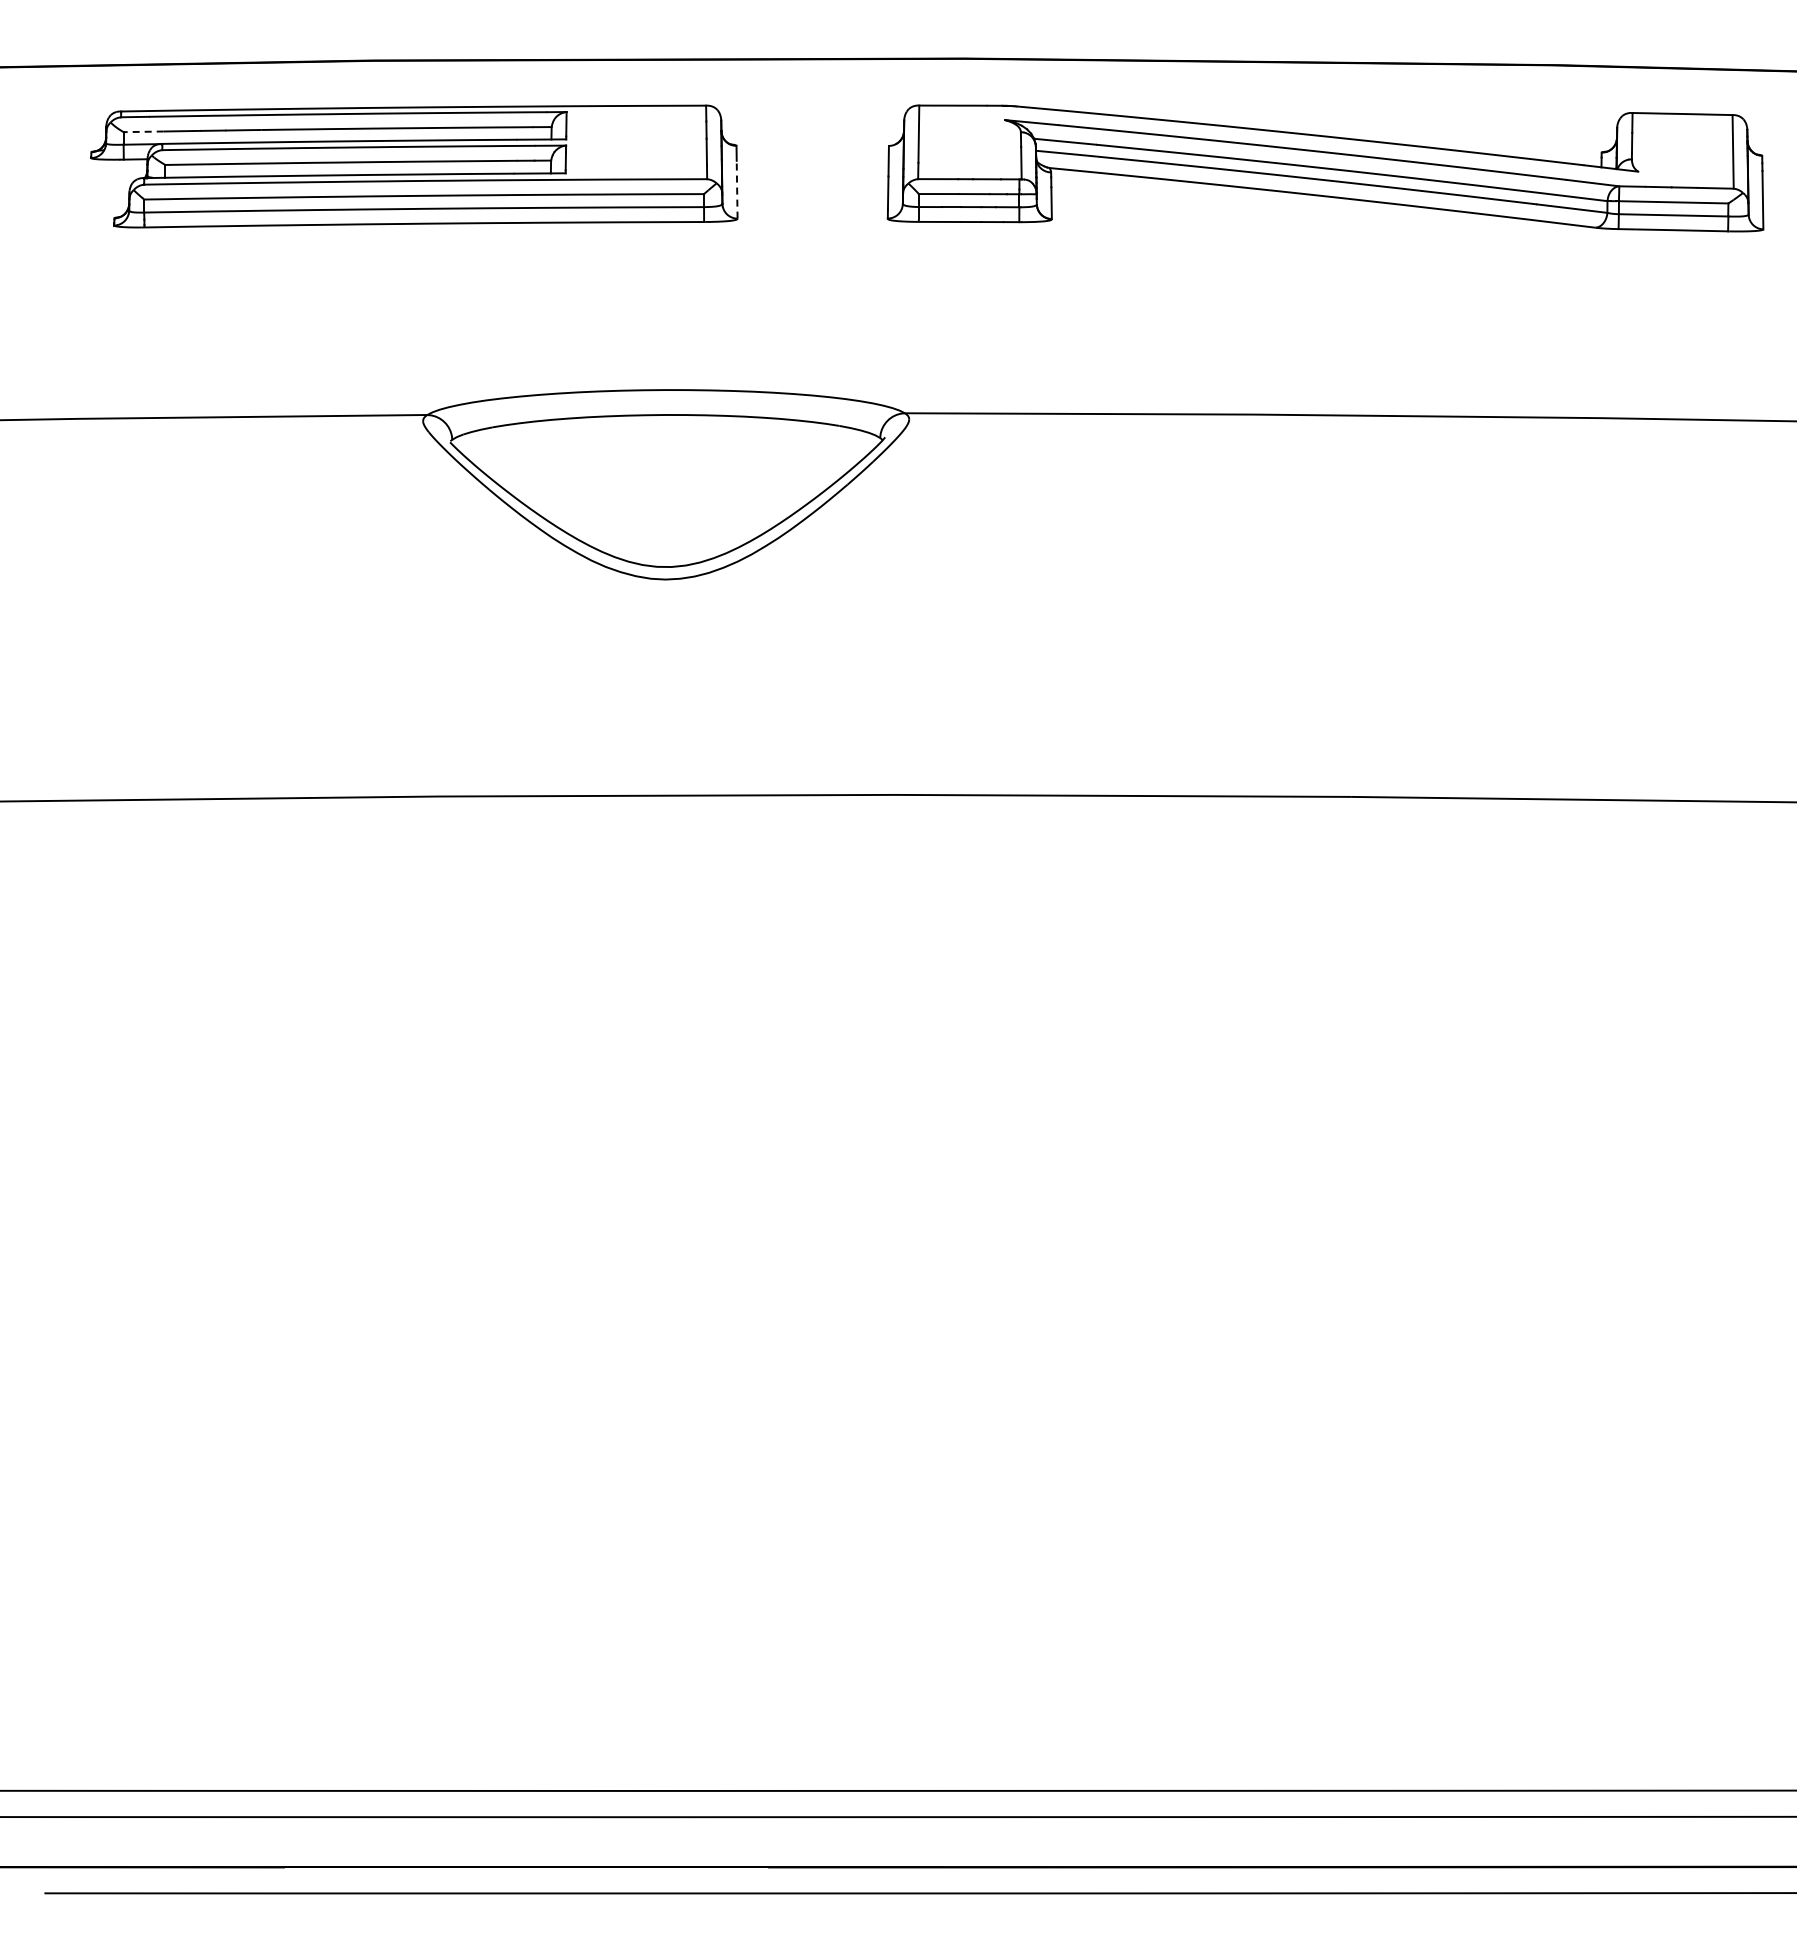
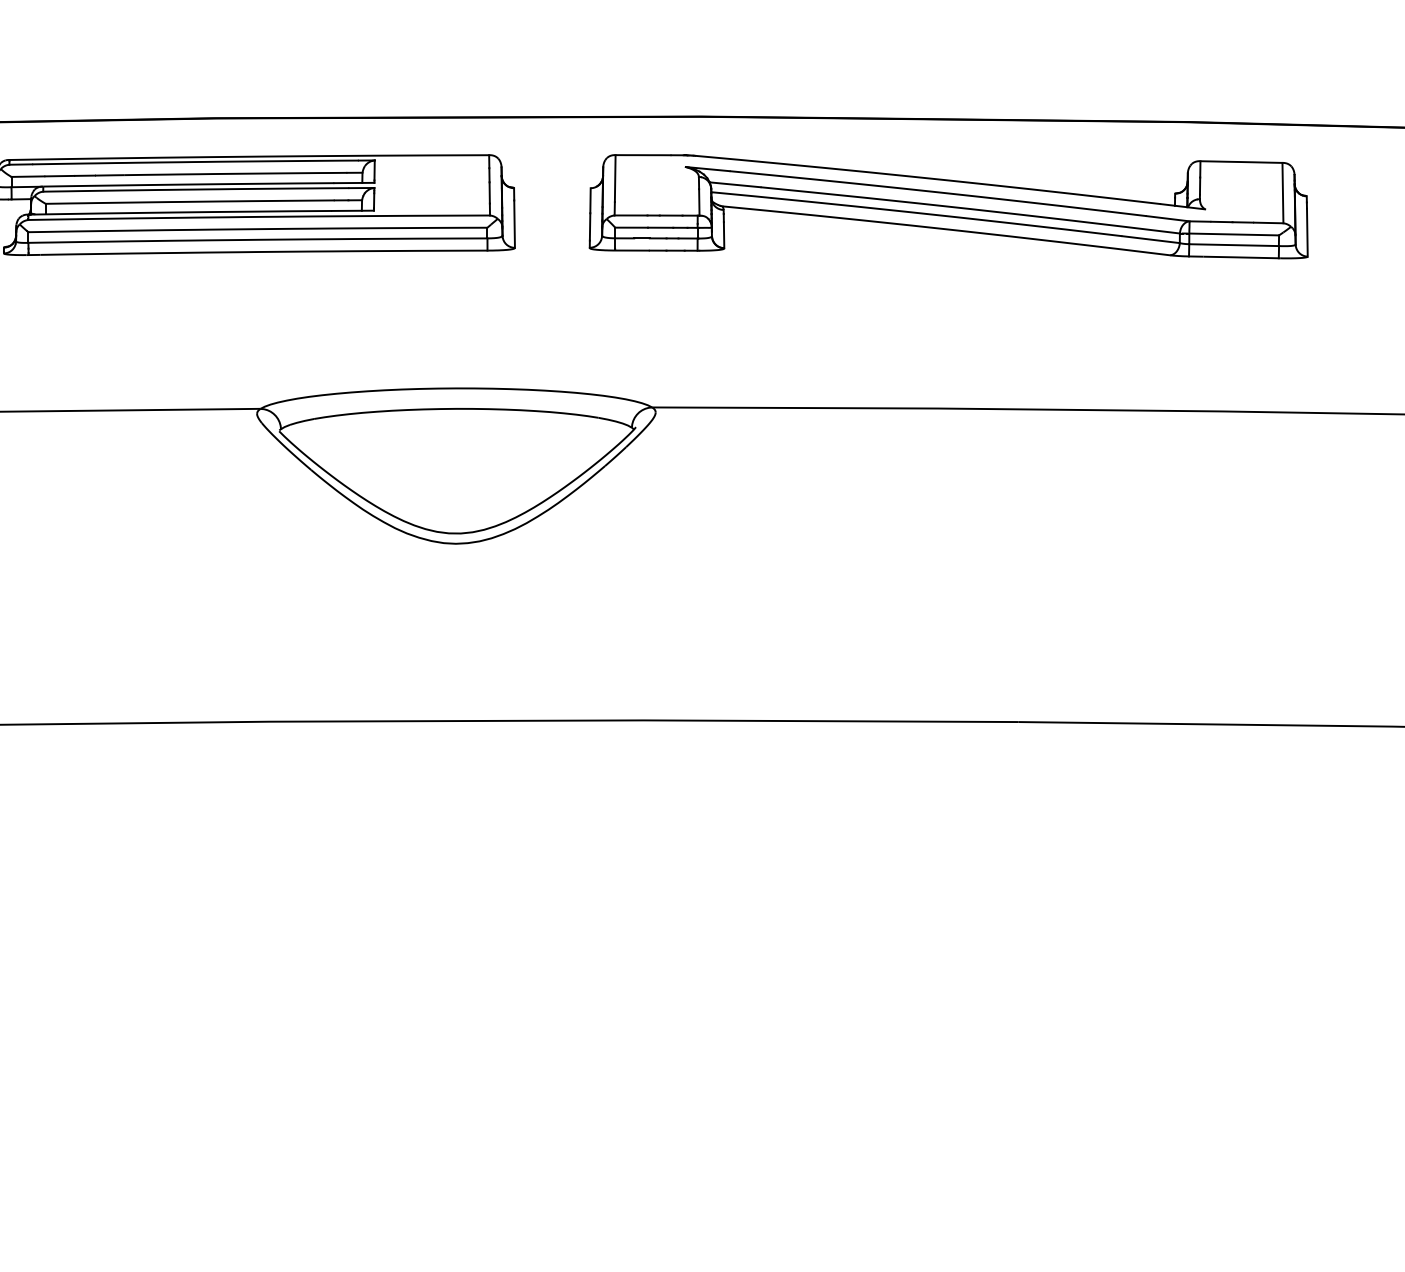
line: (143, 131) -> (27, 176), dashed -> solid
part: (1325, 168) -> (948, 206), moved
line: (737, 189) -> (514, 223), dashed -> solid

